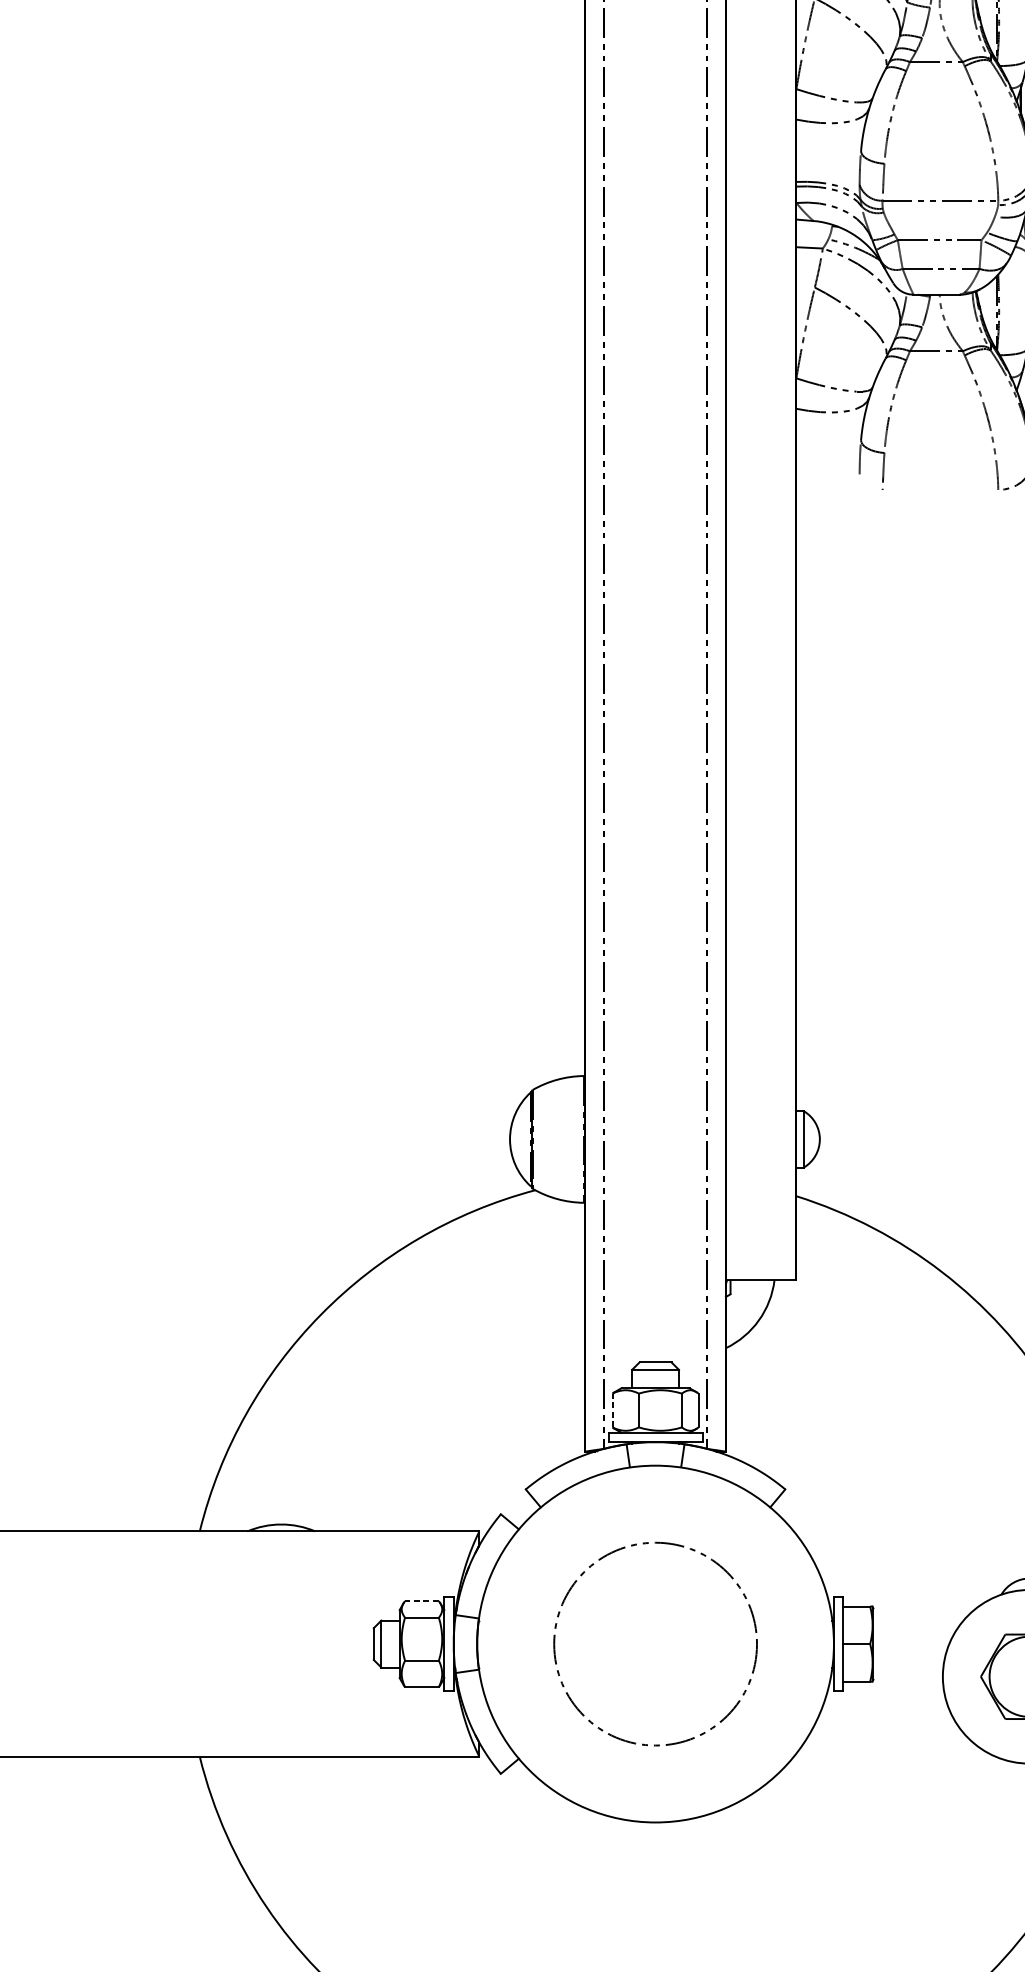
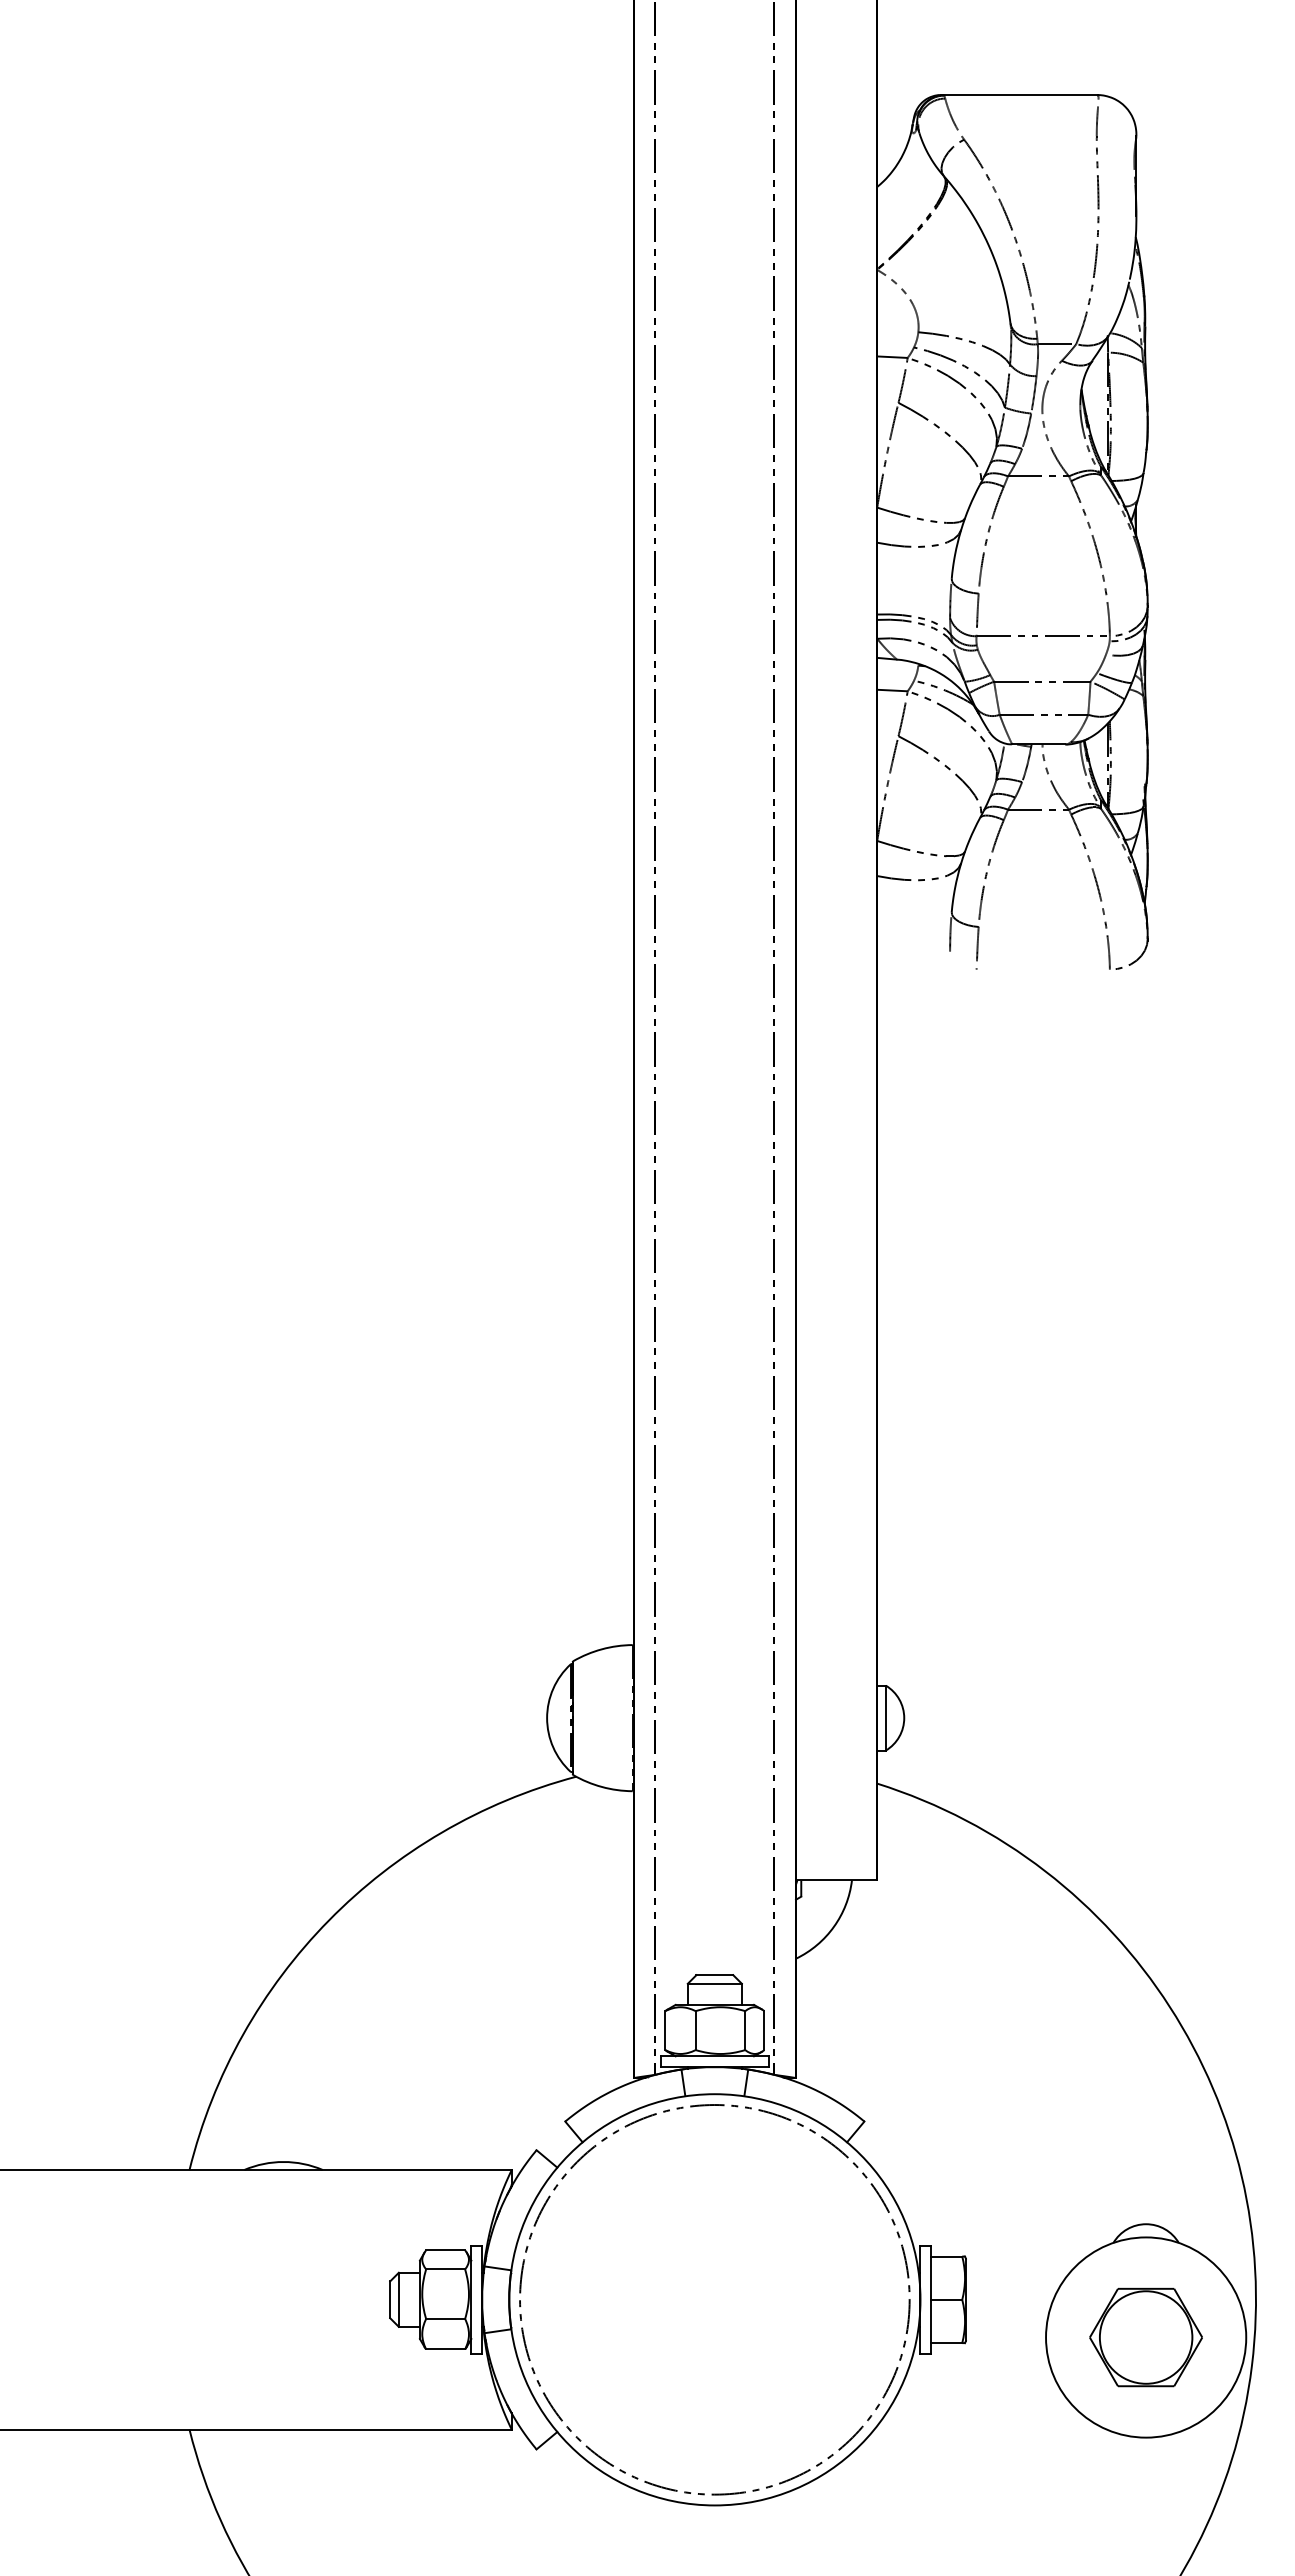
line: (612, 1410) -> (665, 2030), dashed -> solid
line: (421, 1601) -> (445, 2250), dashed -> solid
circle: (655, 1643) -> (714, 2299), size x1.67

